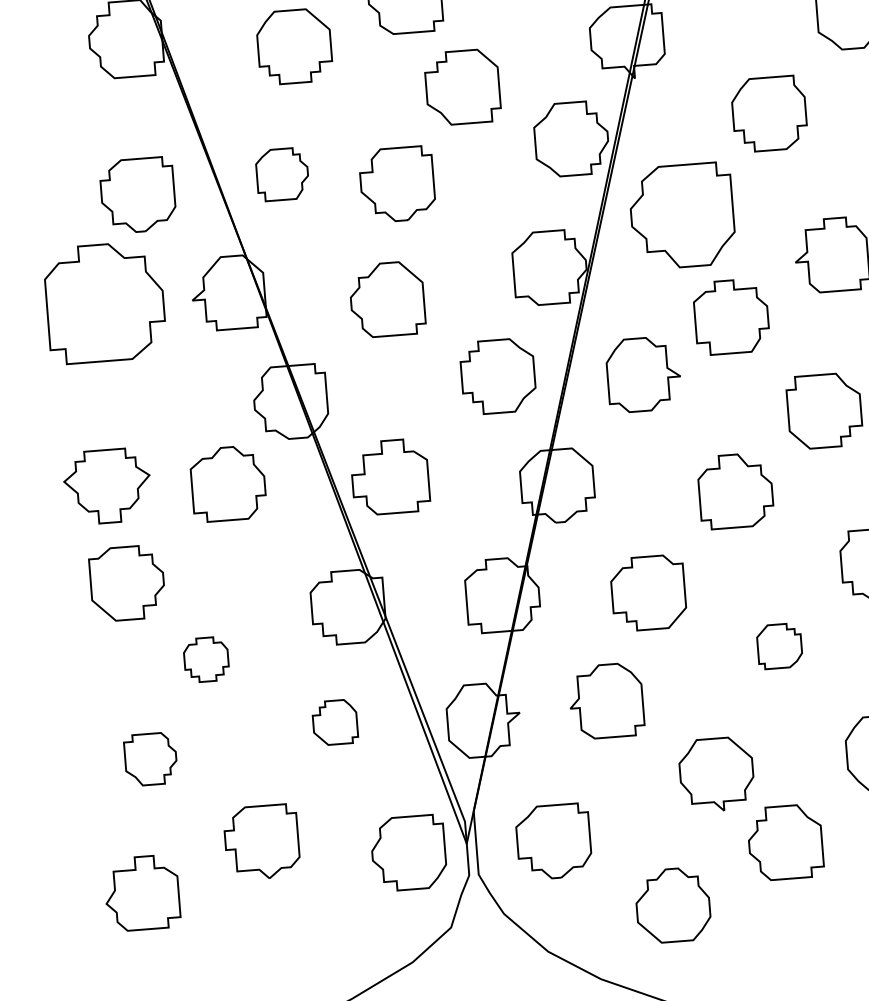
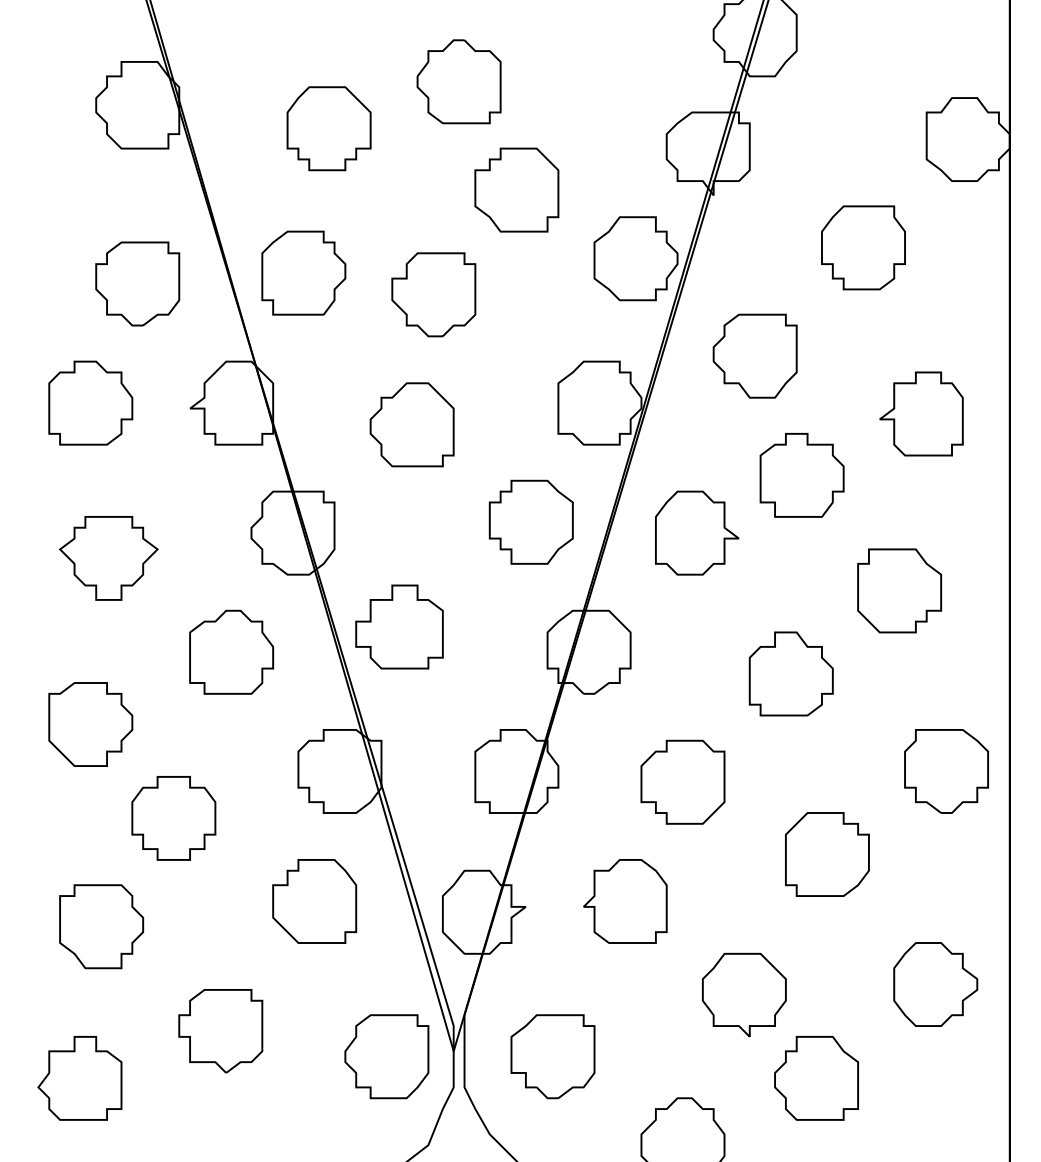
part: (282, 173) -> (303, 272), size x1.43
part: (681, 215) -> (754, 355), size x0.71
part: (104, 302) -> (90, 402), size x0.62
part: (228, 483) -> (231, 651), moved
part: (107, 486) -> (108, 558), moved
part: (779, 646) -> (827, 854), size x1.67
part: (206, 659) -> (173, 818), size x1.67
part: (334, 722) -> (314, 901), size x1.67
part: (150, 759) -> (101, 926), size x1.43

